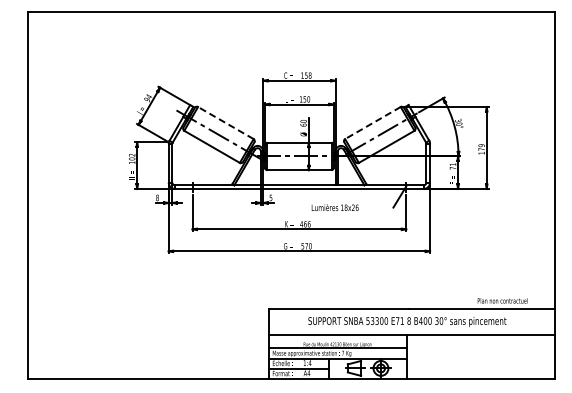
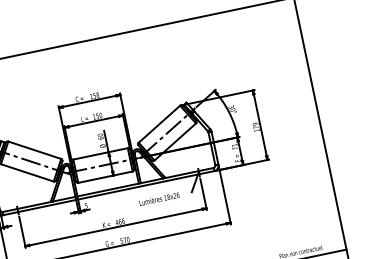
line: (225, 122) -> (34, 149), dashed -> solid
line: (372, 123) -> (159, 124), dashed -> solid
text: (334, 207) -> (158, 199), moved

